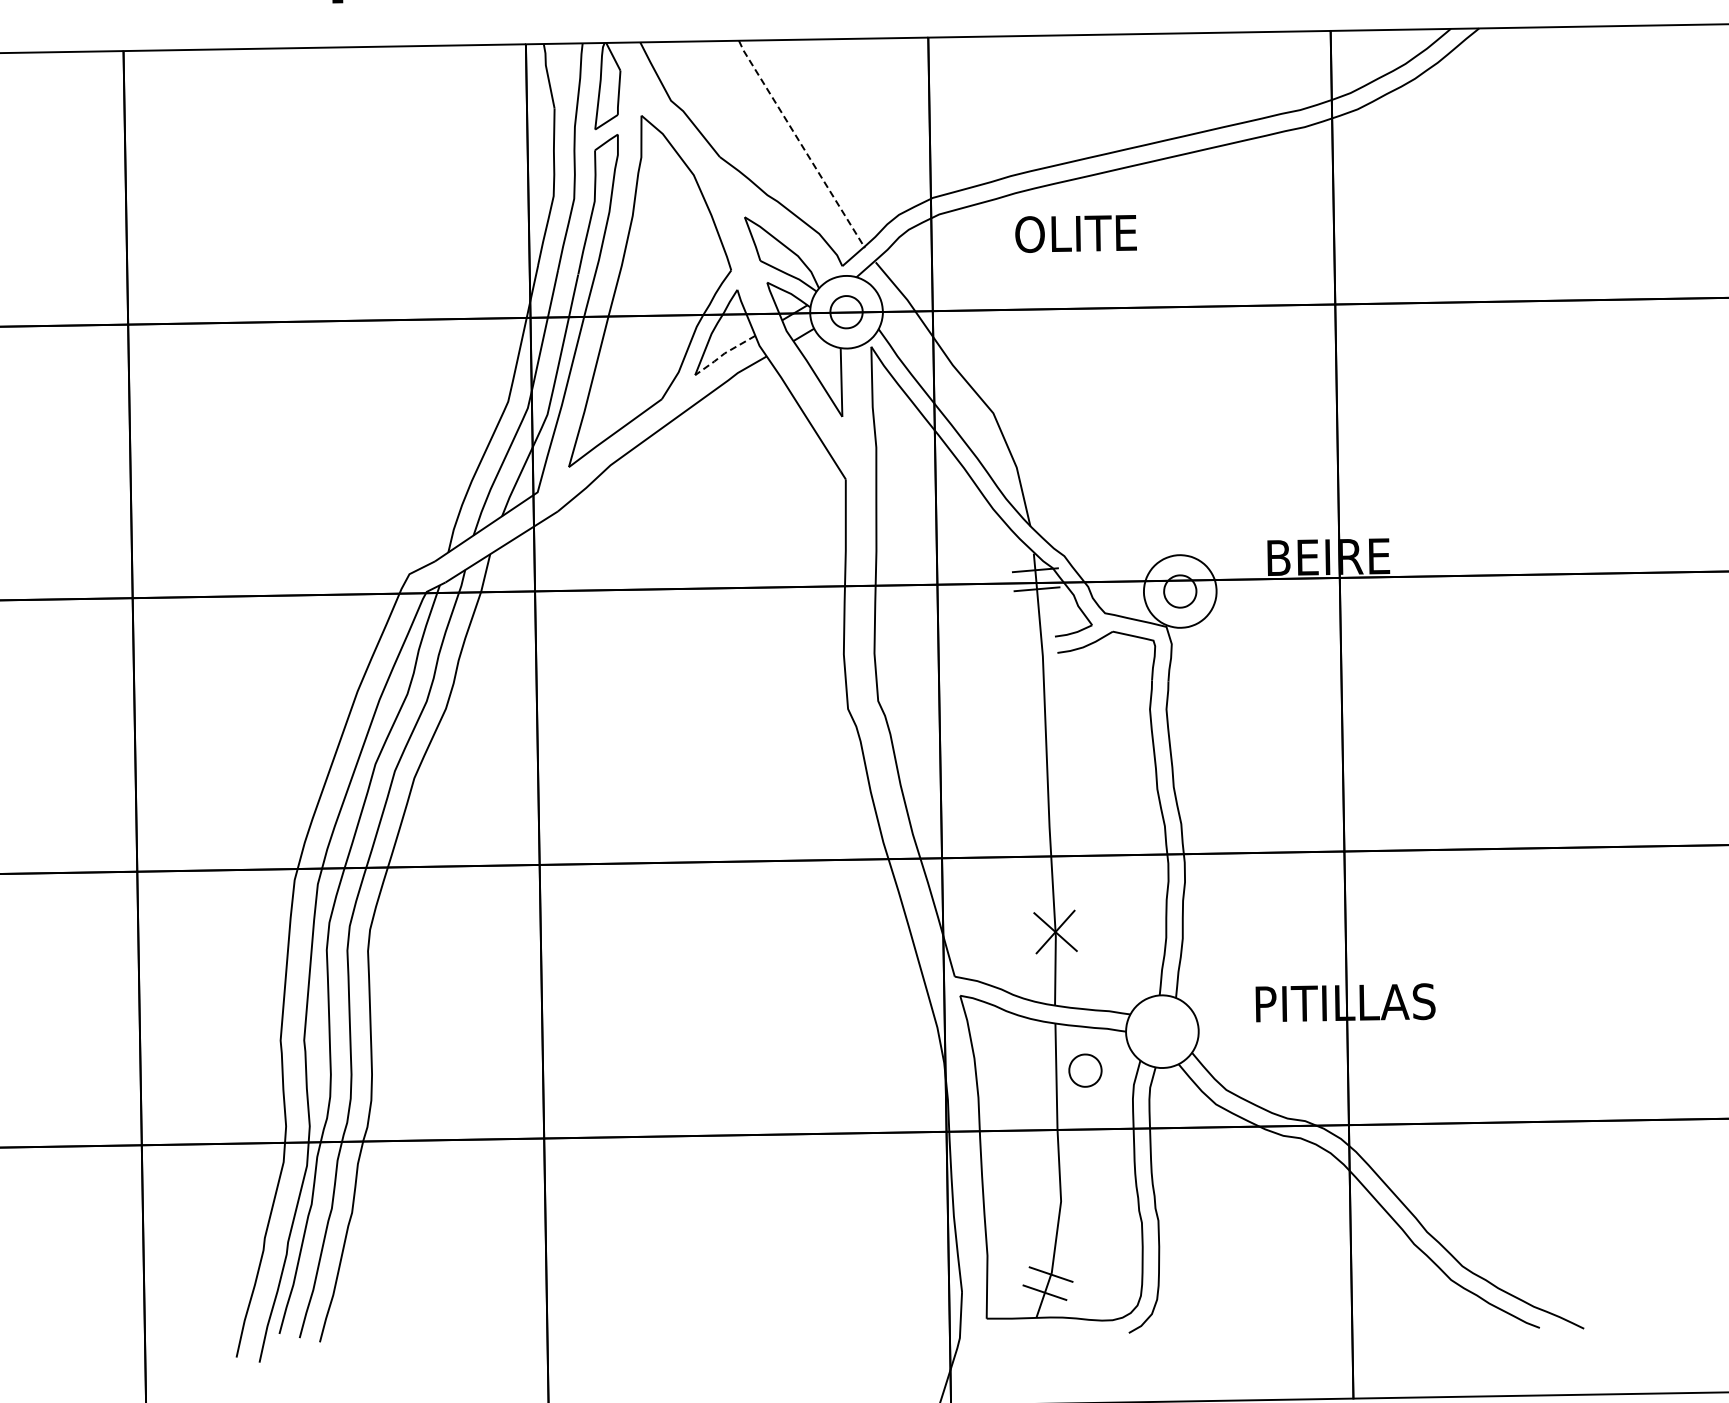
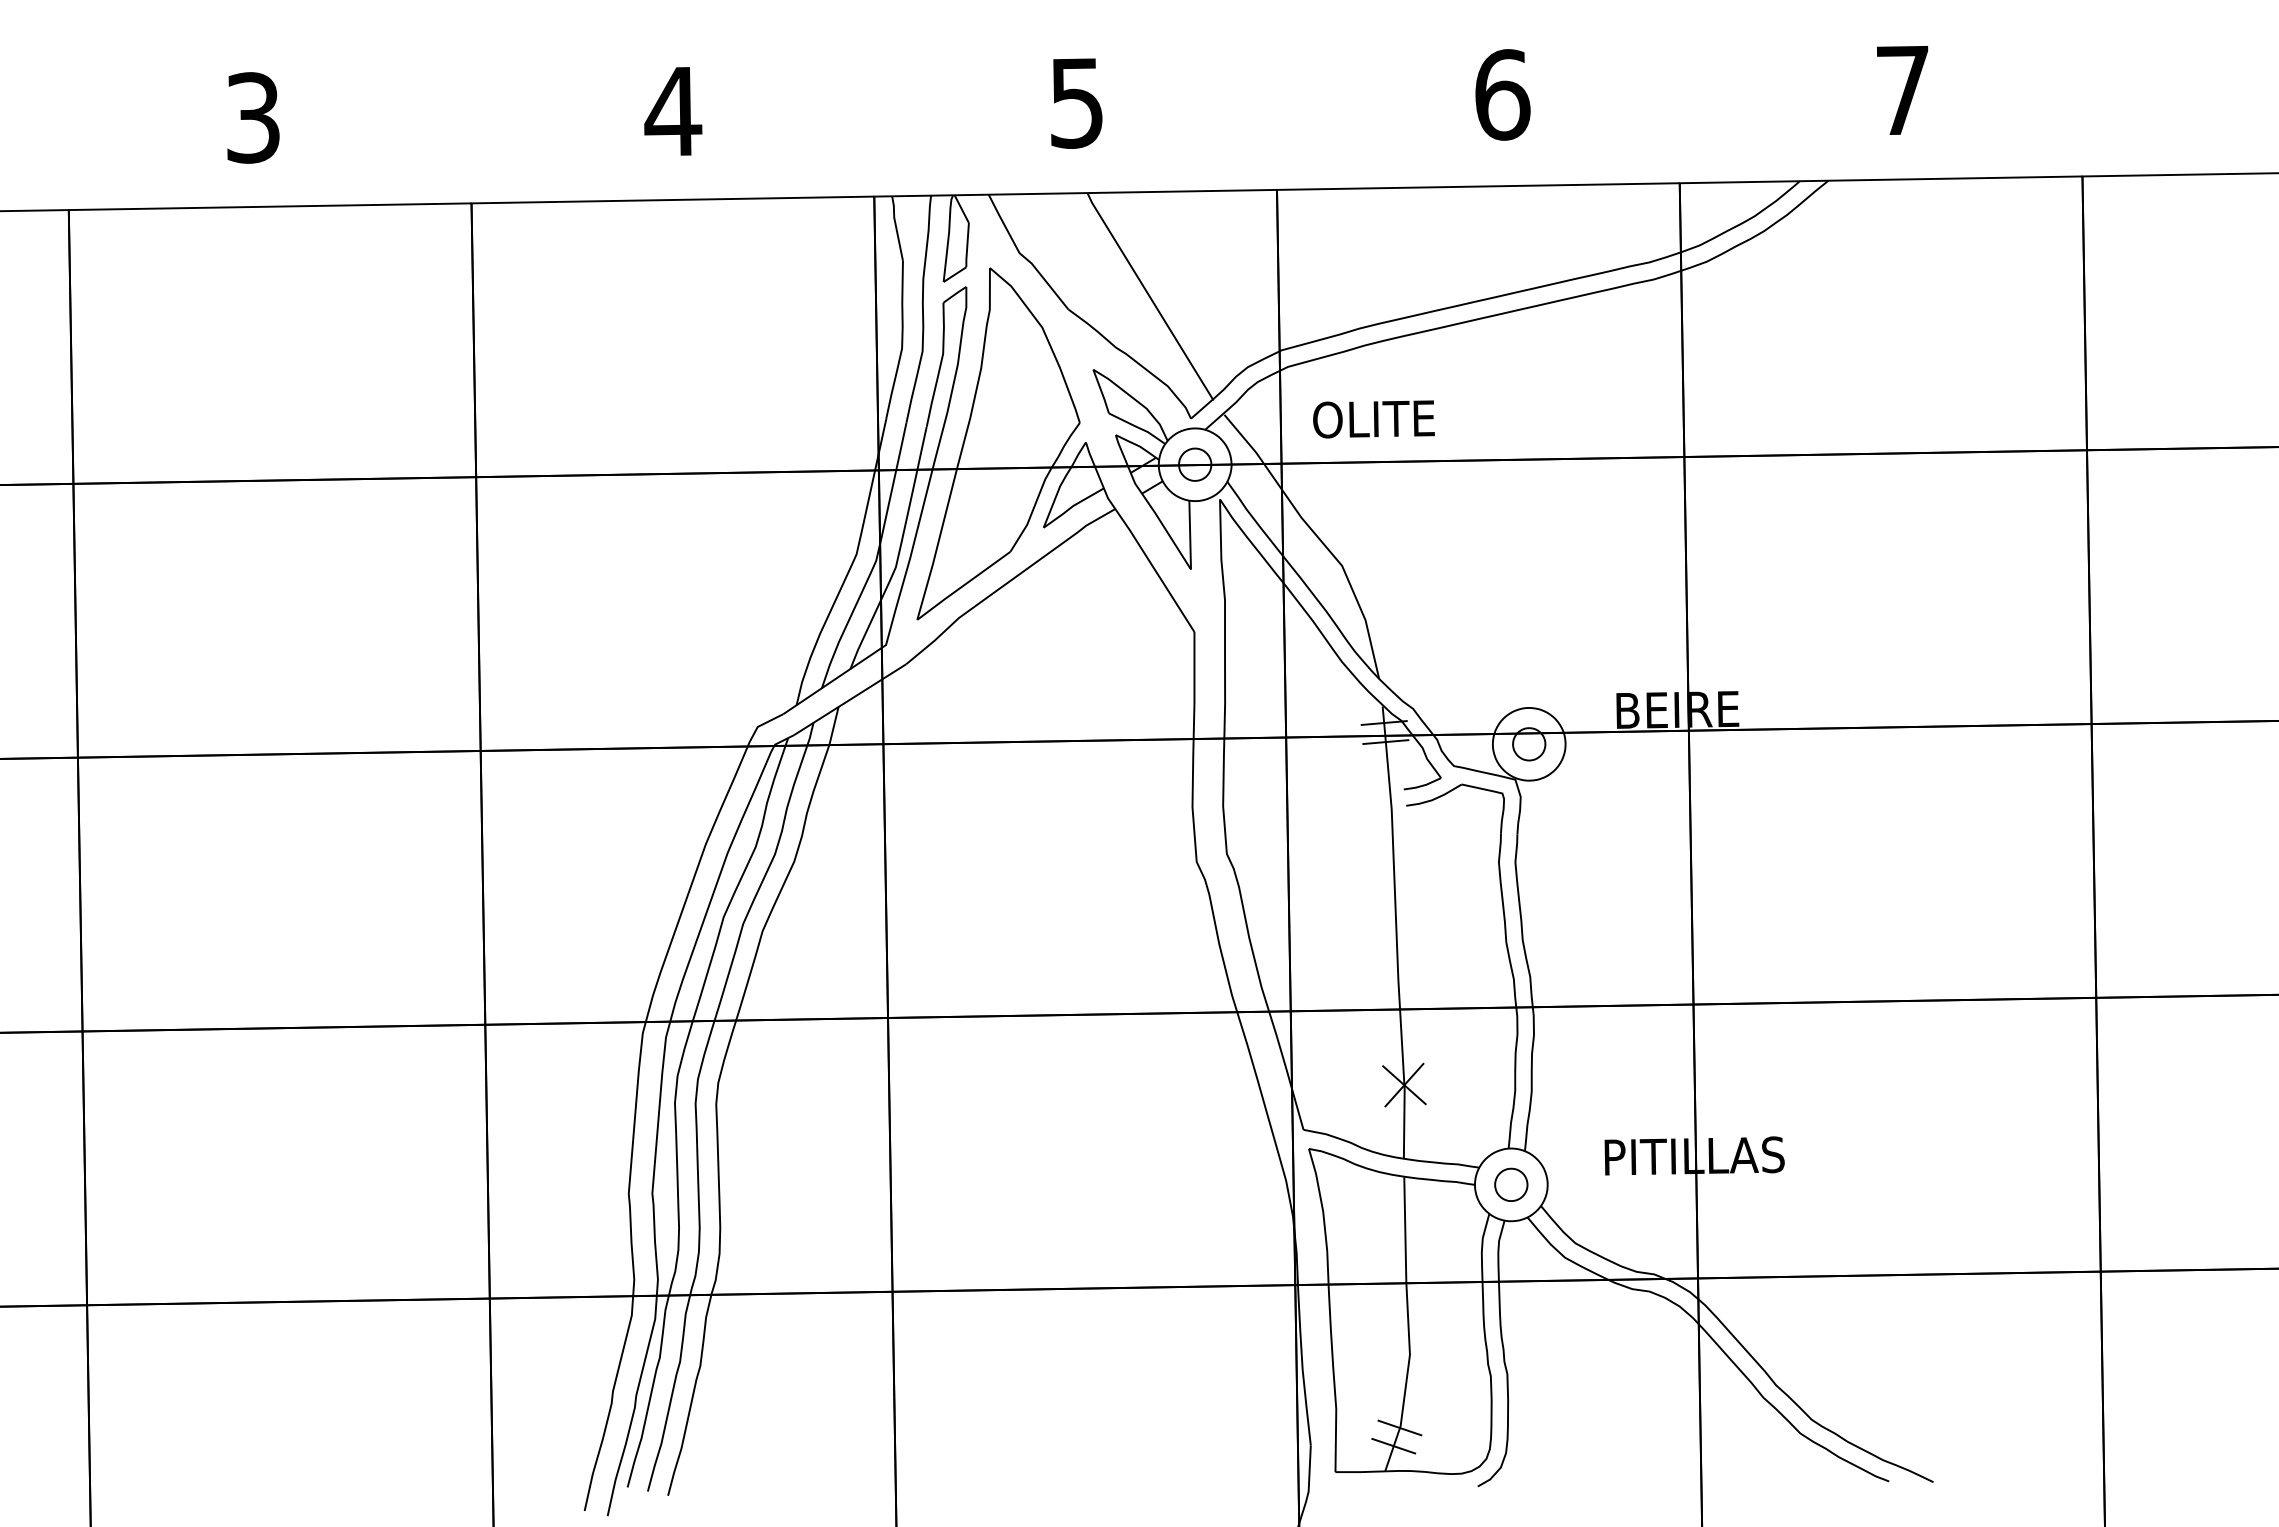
line: (800, 144) -> (1149, 296), dashed -> solid
text: (1075, 234) -> (1373, 419), moved
line: (723, 353) -> (1072, 506), dashed -> solid
part: (1085, 1070) -> (1511, 1184), moved

